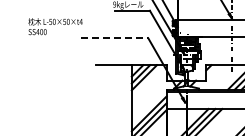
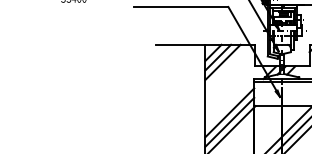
line: (114, 38) -> (181, 7), dashed -> solid

